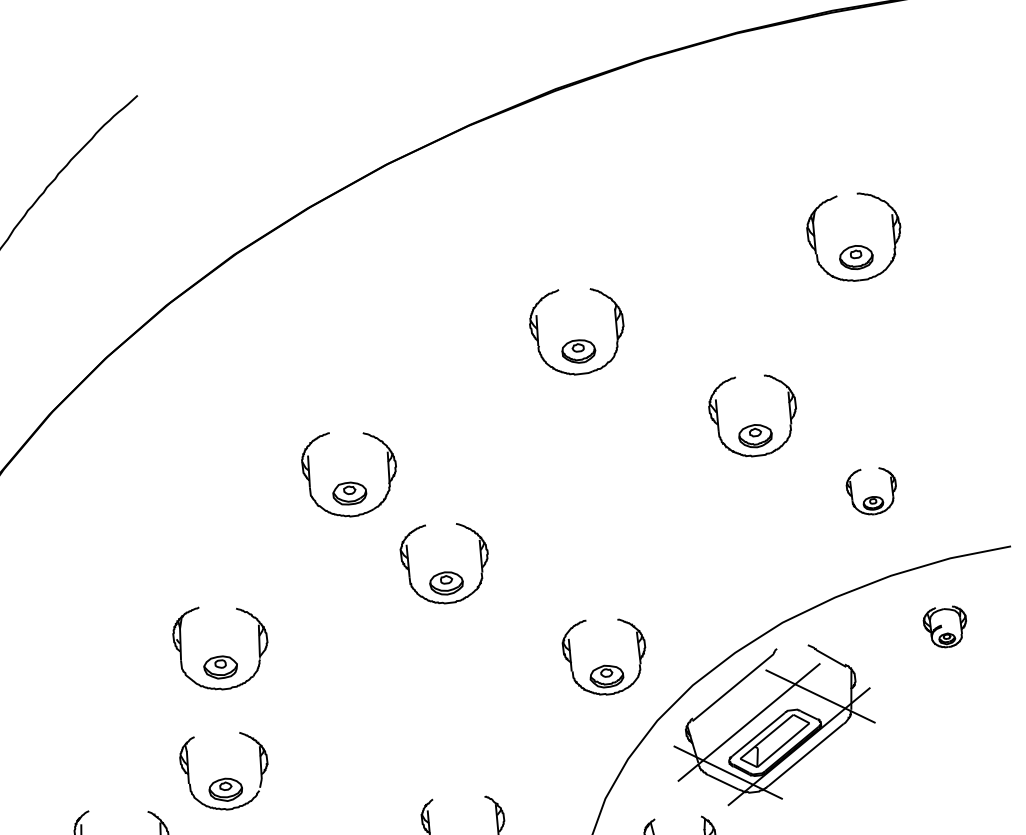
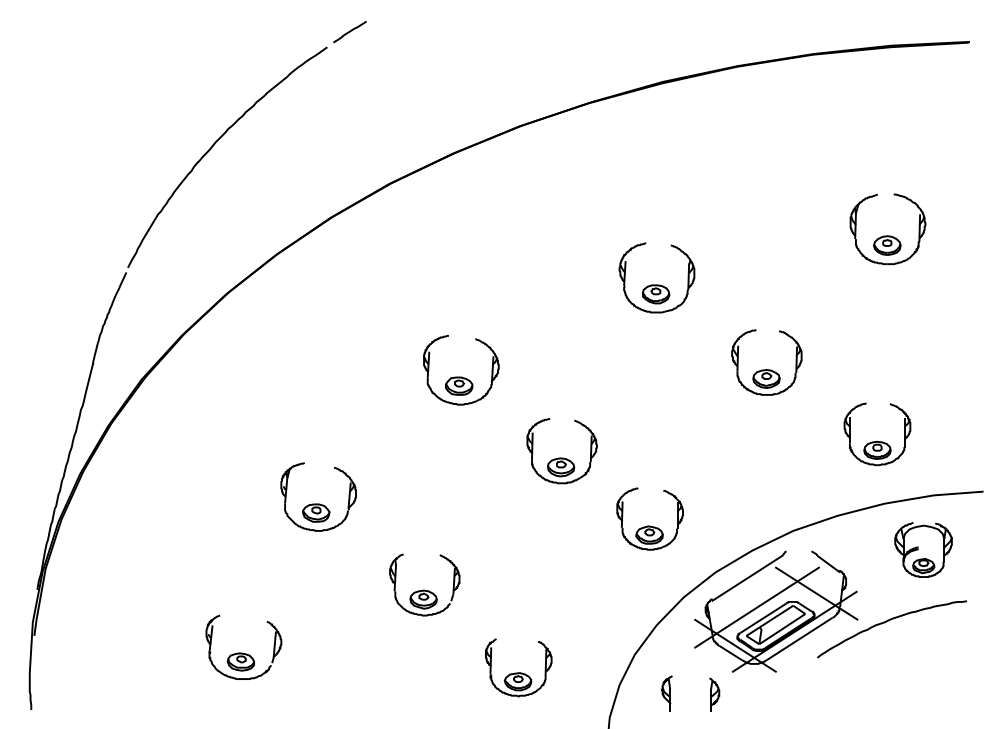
line: (162, 74) -> (349, 32), added
part: (754, 424) -> (766, 369), moved
part: (872, 491) -> (877, 434), size x1.67
part: (444, 563) -> (561, 451), moved
part: (945, 626) -> (923, 549), size x1.67
part: (222, 655) -> (318, 503), moved
part: (605, 664) -> (649, 525), moved
curve: (913, 720) -> (888, 621), added
part: (224, 771) -> (424, 584), moved

